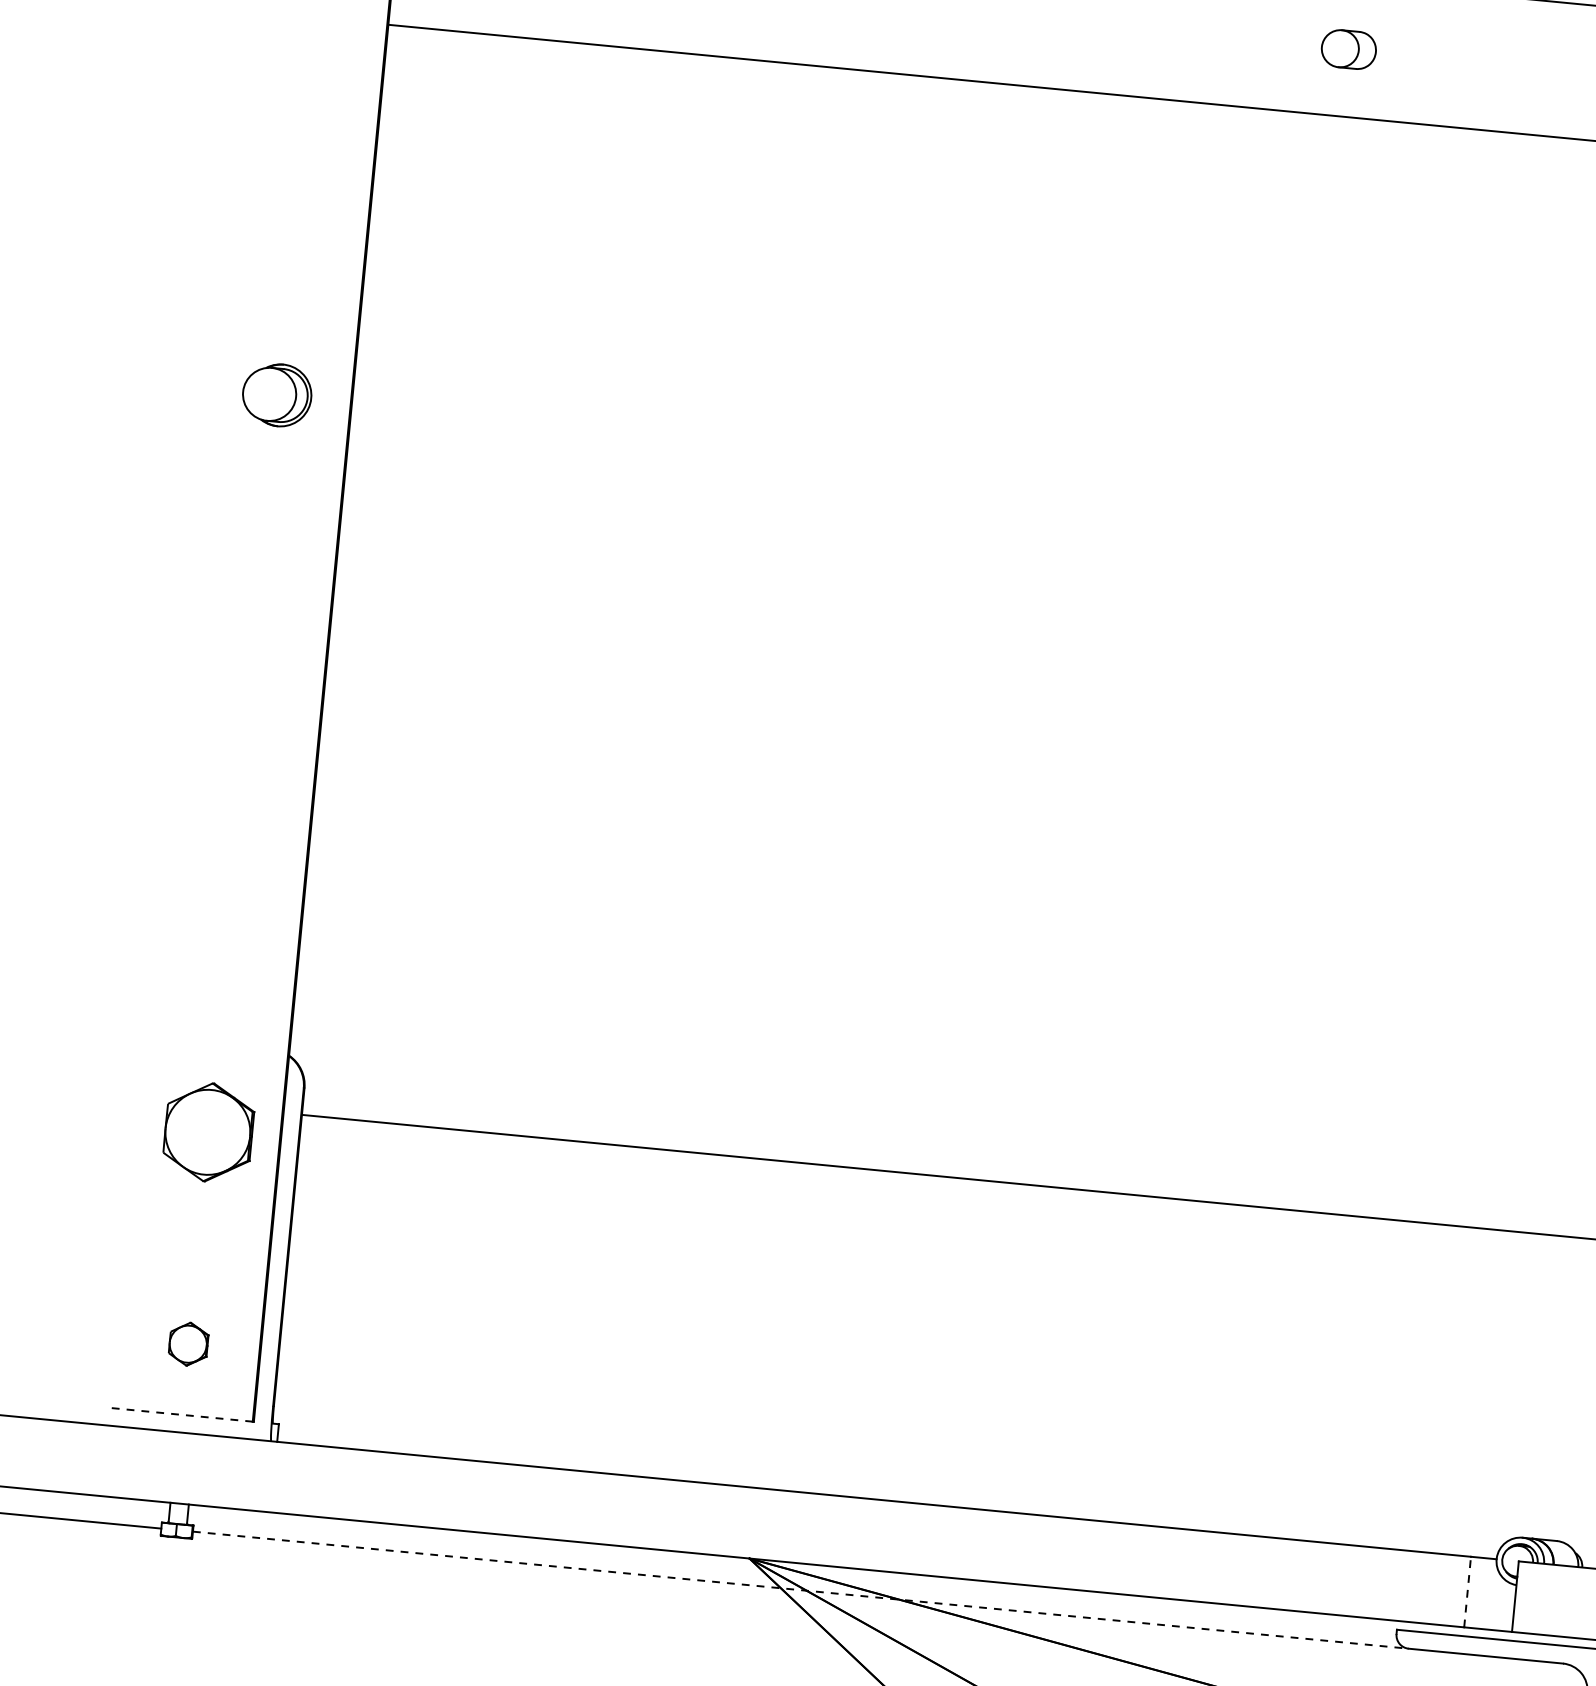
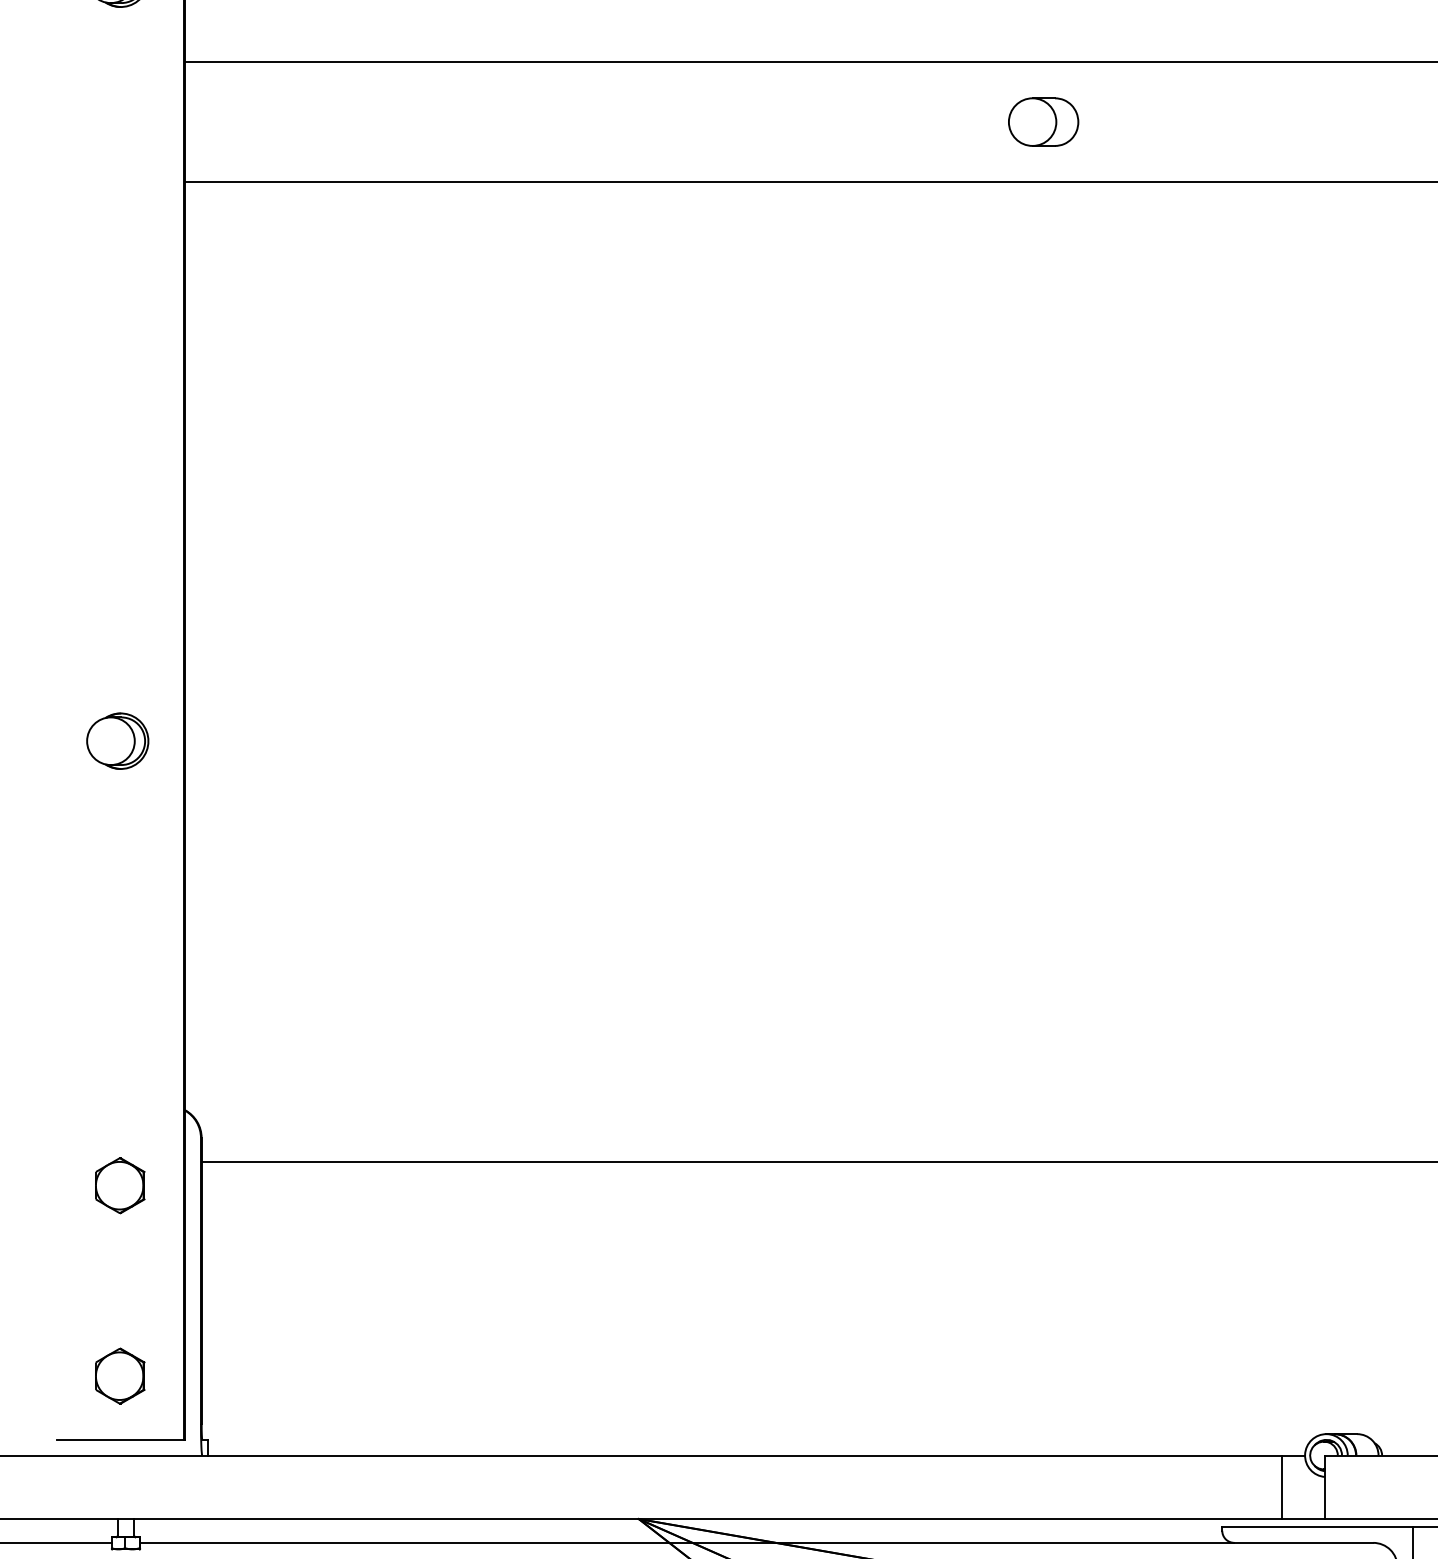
part: (1348, 48) -> (1043, 121), size x1.43
part: (276, 394) -> (117, 740), moved
part: (209, 1132) -> (120, 1185), size x0.62
part: (188, 1343) -> (120, 1375), size x1.43
line: (183, 1414) -> (121, 1439), dashed -> solid
line: (801, 1589) -> (687, 1542), dashed -> solid
line: (1468, 1592) -> (1282, 1487), dashed -> solid

